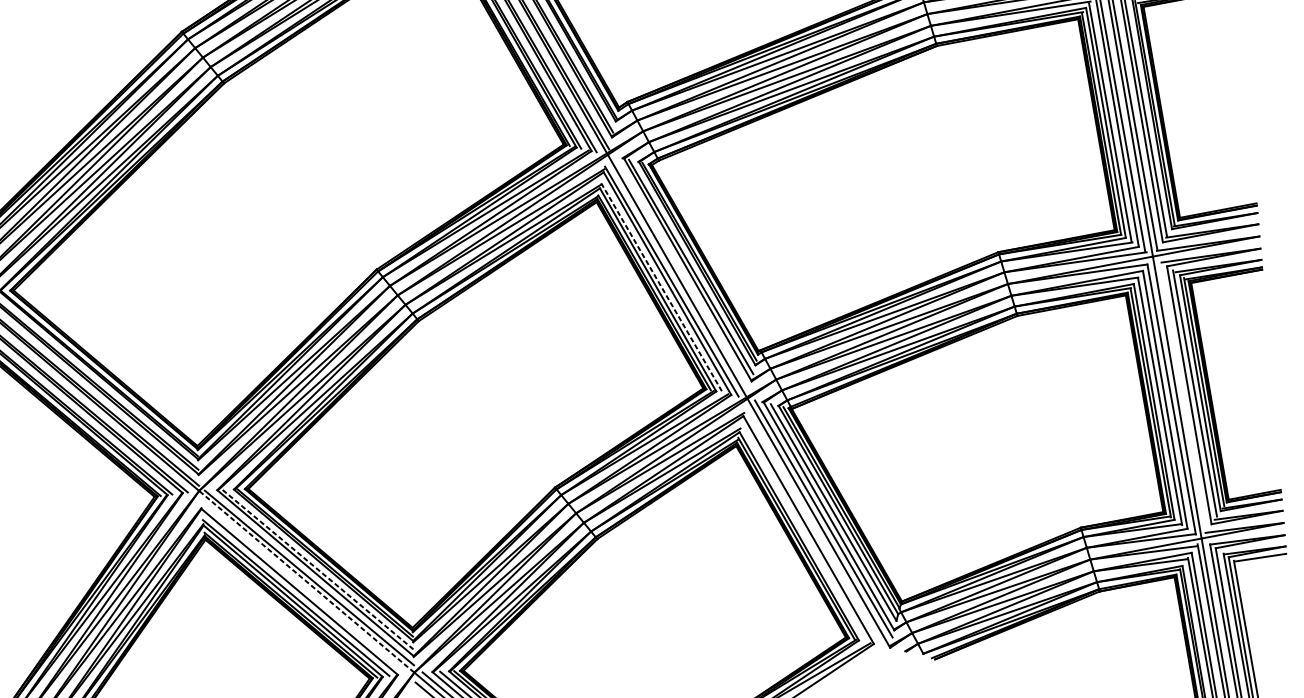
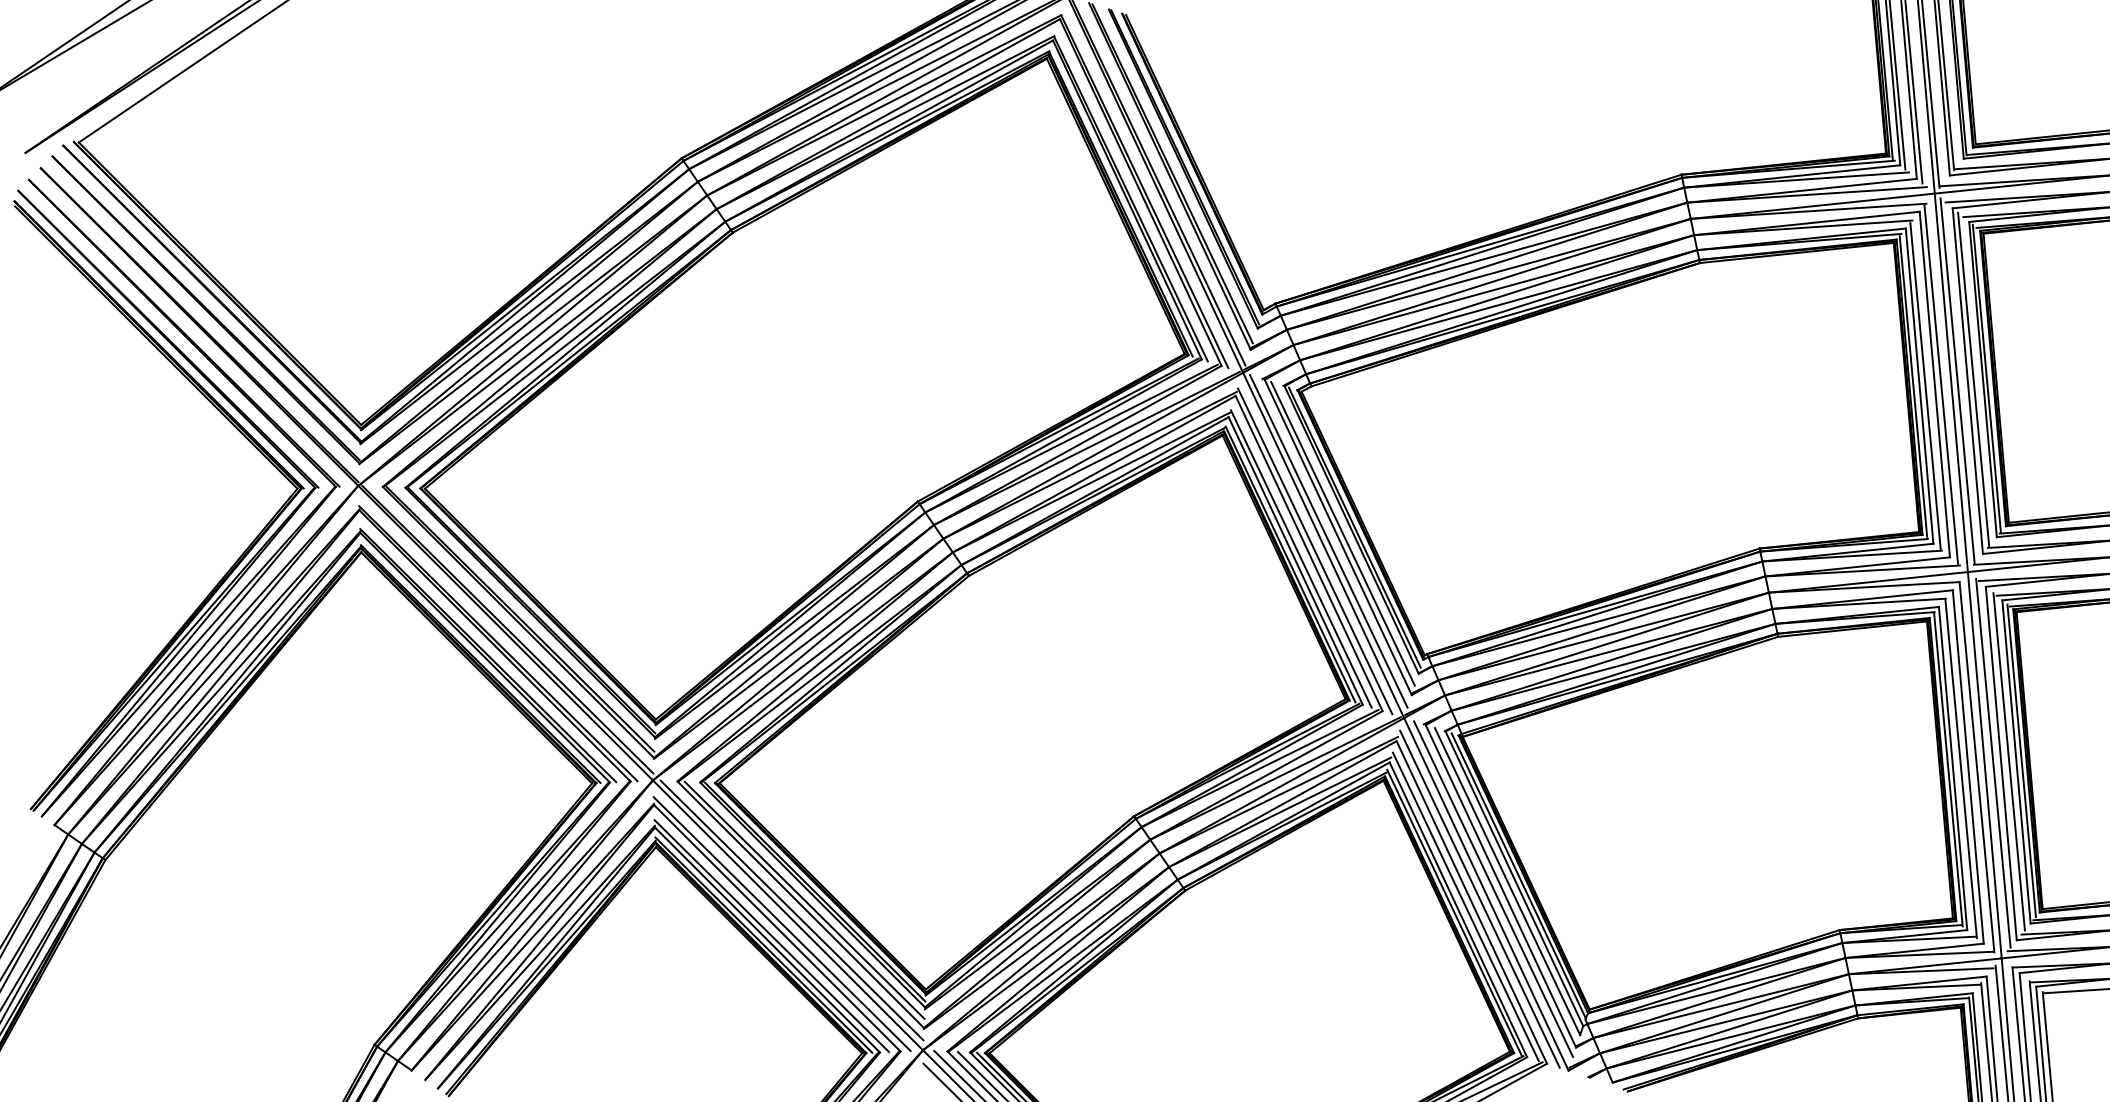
line: (681, 273) -> (1328, 541), added
line: (662, 288) -> (1301, 559), dashed -> solid
line: (1183, 395) -> (1993, 762), added
line: (814, 526) -> (1479, 898), added
line: (804, 533) -> (1465, 906), added
line: (317, 569) -> (804, 900), dashed -> solid
line: (306, 581) -> (787, 915), dashed -> solid
line: (302, 588) -> (781, 924), added

